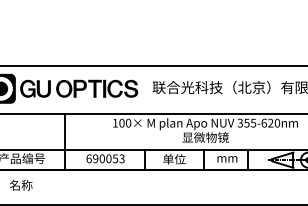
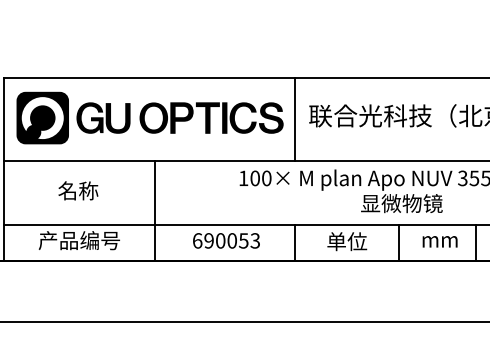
line: (144, 89) -> (294, 119), added
text: (21, 185) -> (78, 191), moved

